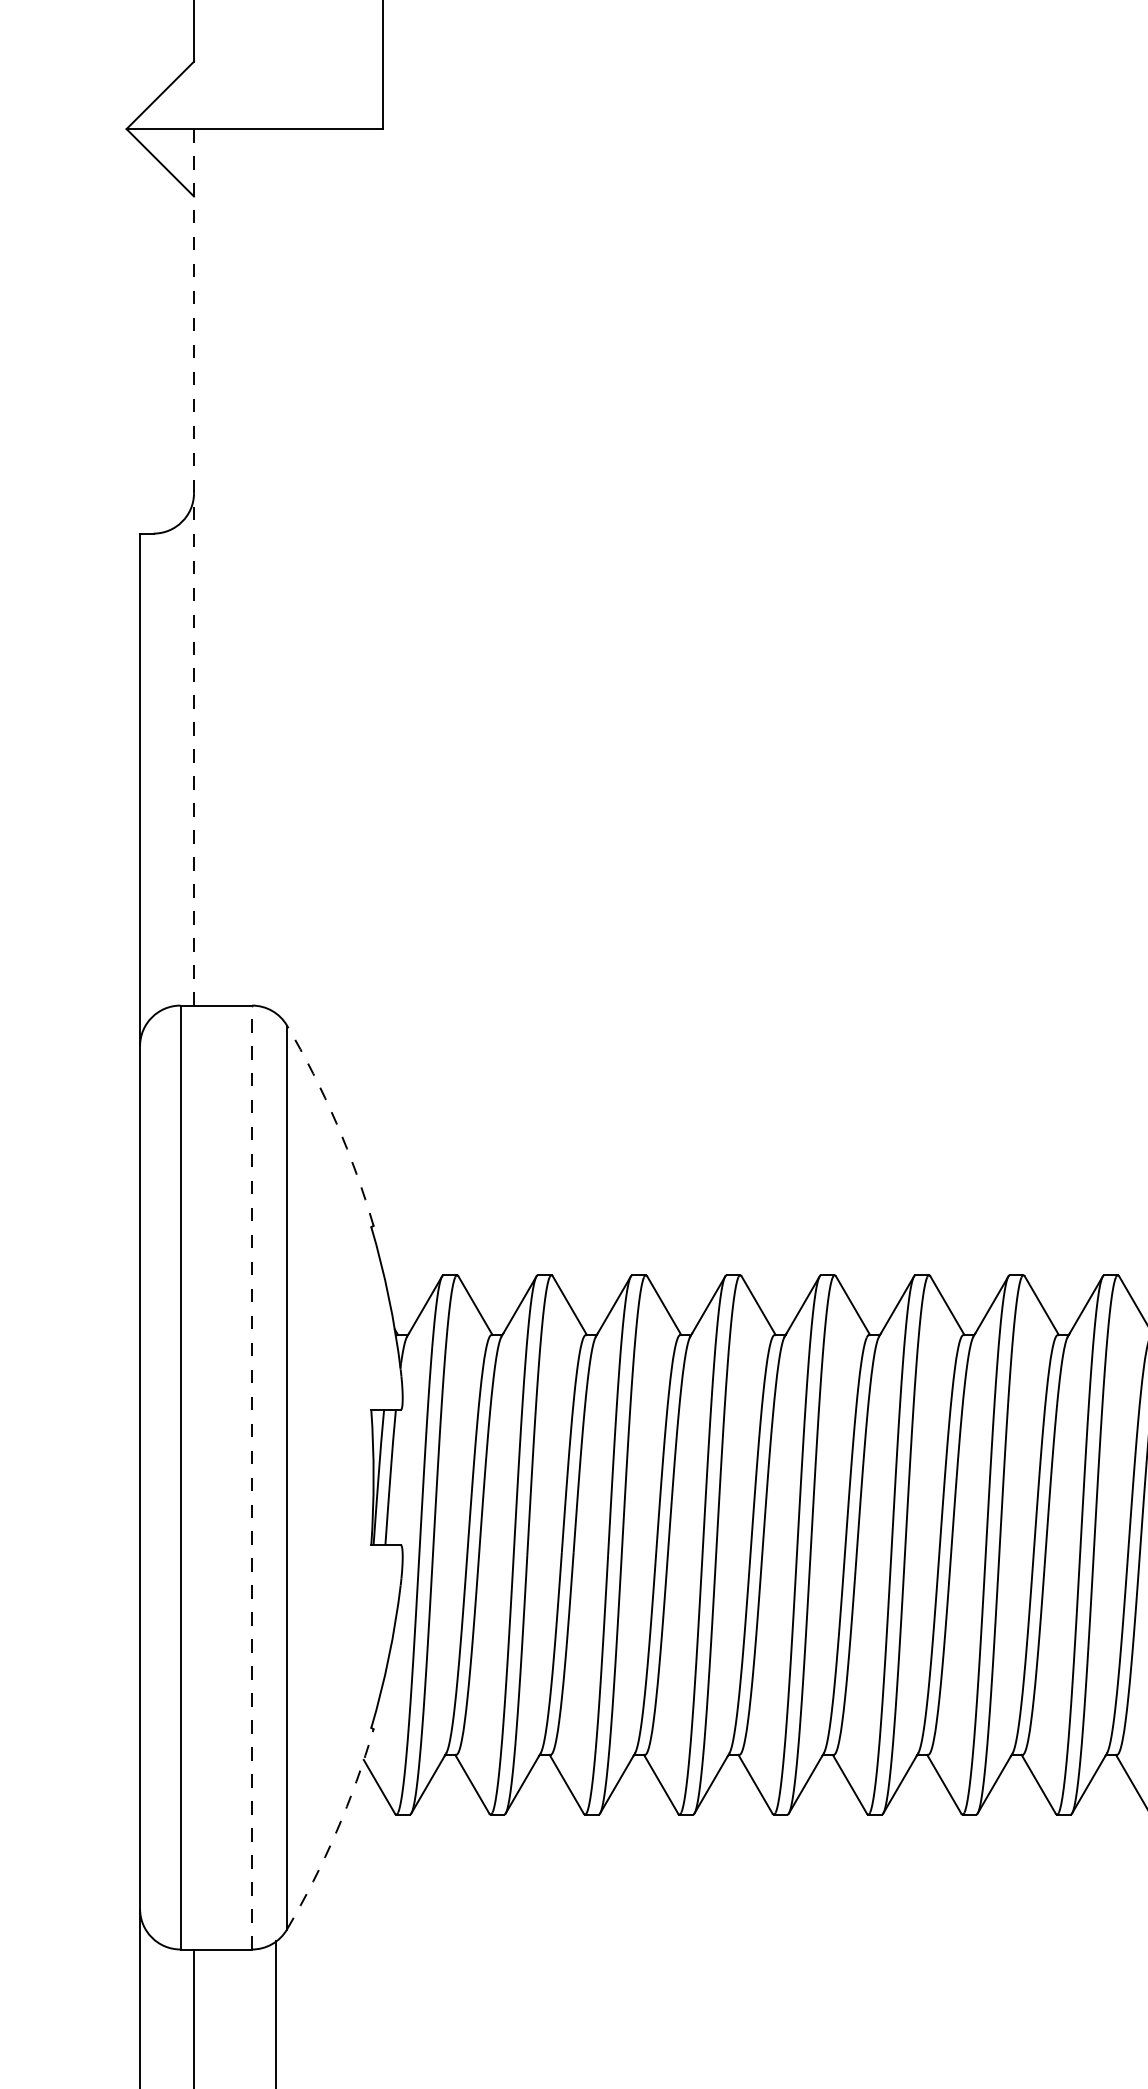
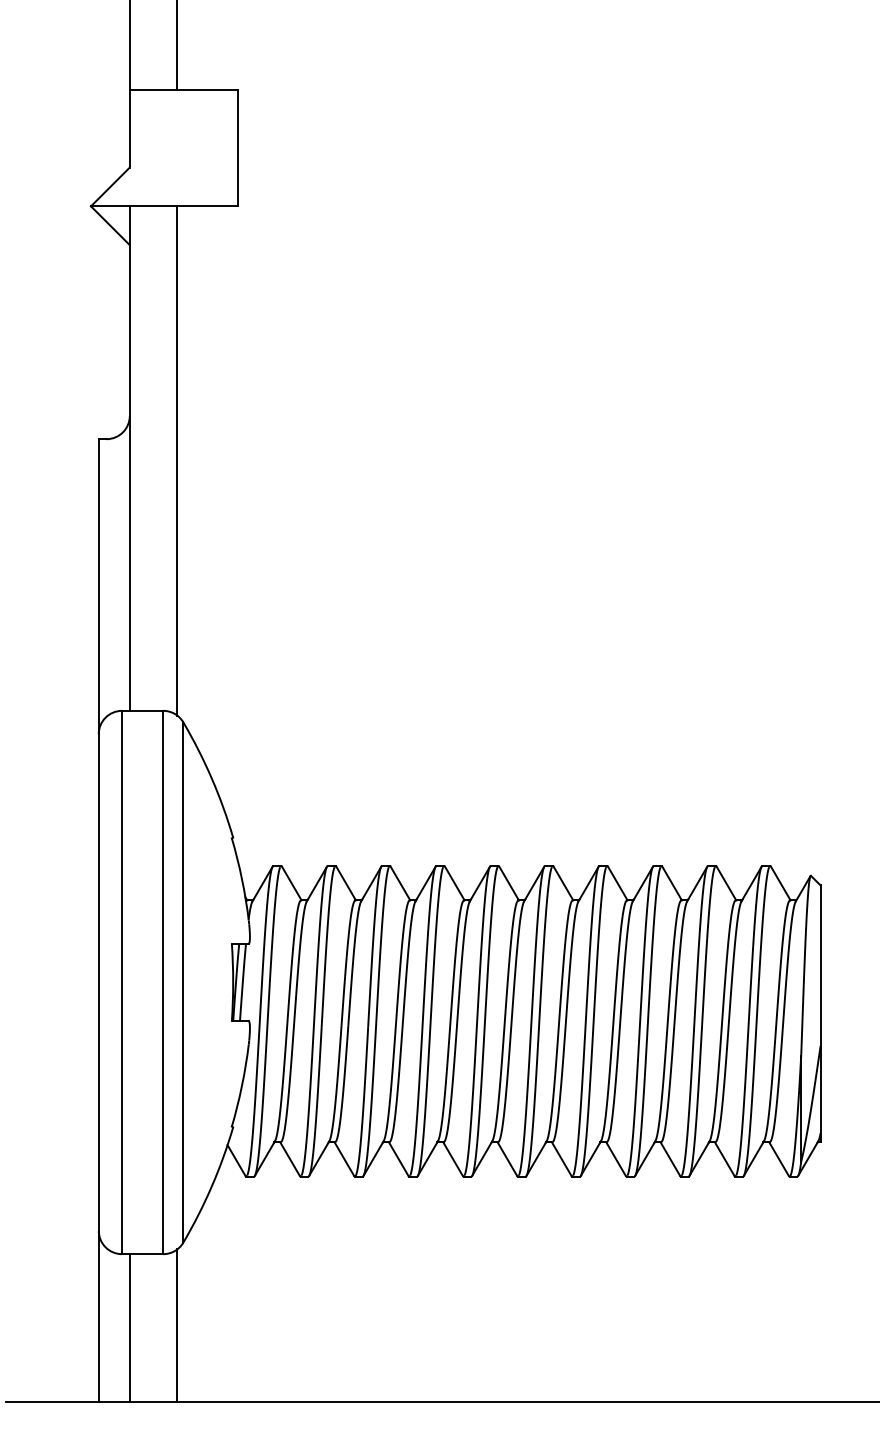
line: (193, 568) -> (129, 459), dashed -> solid
line: (276, 570) -> (177, 460), added
arc: (335, 1123) -> (211, 778), dashed -> solid
line: (252, 1477) -> (163, 982), dashed -> solid
arc: (335, 1831) -> (211, 1186), dashed -> solid

